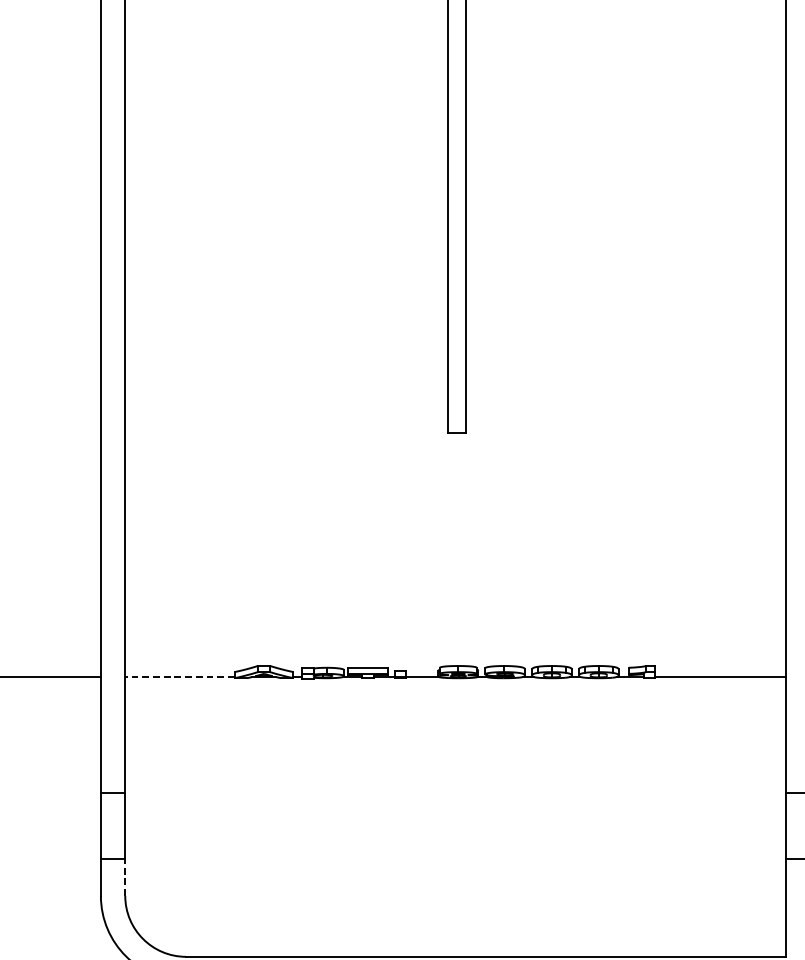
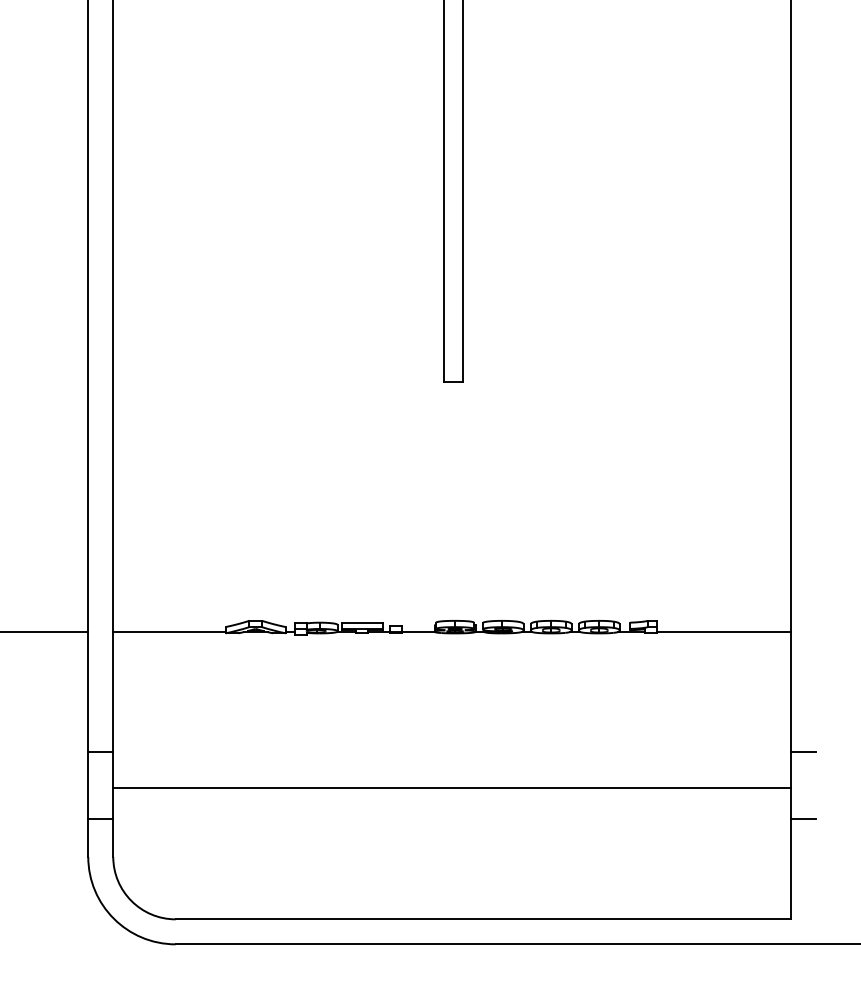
line: (179, 676) -> (168, 631), dashed -> solid
line: (455, 829) -> (452, 788), added
line: (125, 878) -> (113, 838), dashed -> solid

